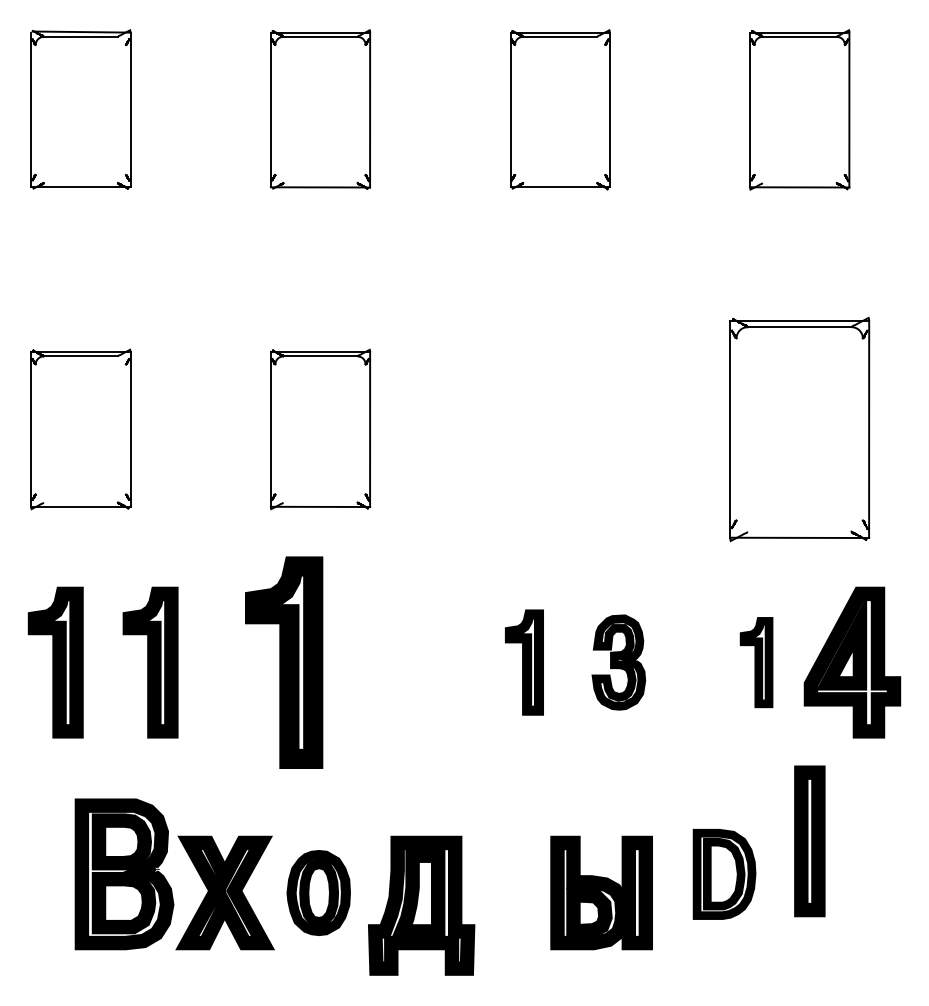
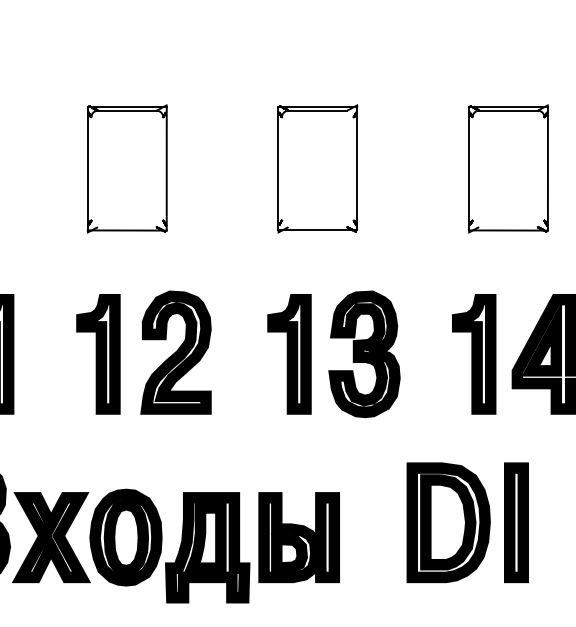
part: (559, 429) -> (317, 168), added
part: (799, 429) -> (508, 168), size x0.71
part: (381, 660) -> (175, 352), added
part: (284, 662) -> (98, 354), size x0.71
part: (524, 662) -> (289, 354), size x1.43
part: (618, 662) -> (364, 354), size x1.67
part: (756, 662) -> (474, 354), size x1.67
part: (809, 841) -> (516, 522), moved
part: (724, 874) -> (448, 522), size x1.67
part: (318, 892) -> (125, 537), size x1.43
part: (601, 892) -> (299, 537), moved

